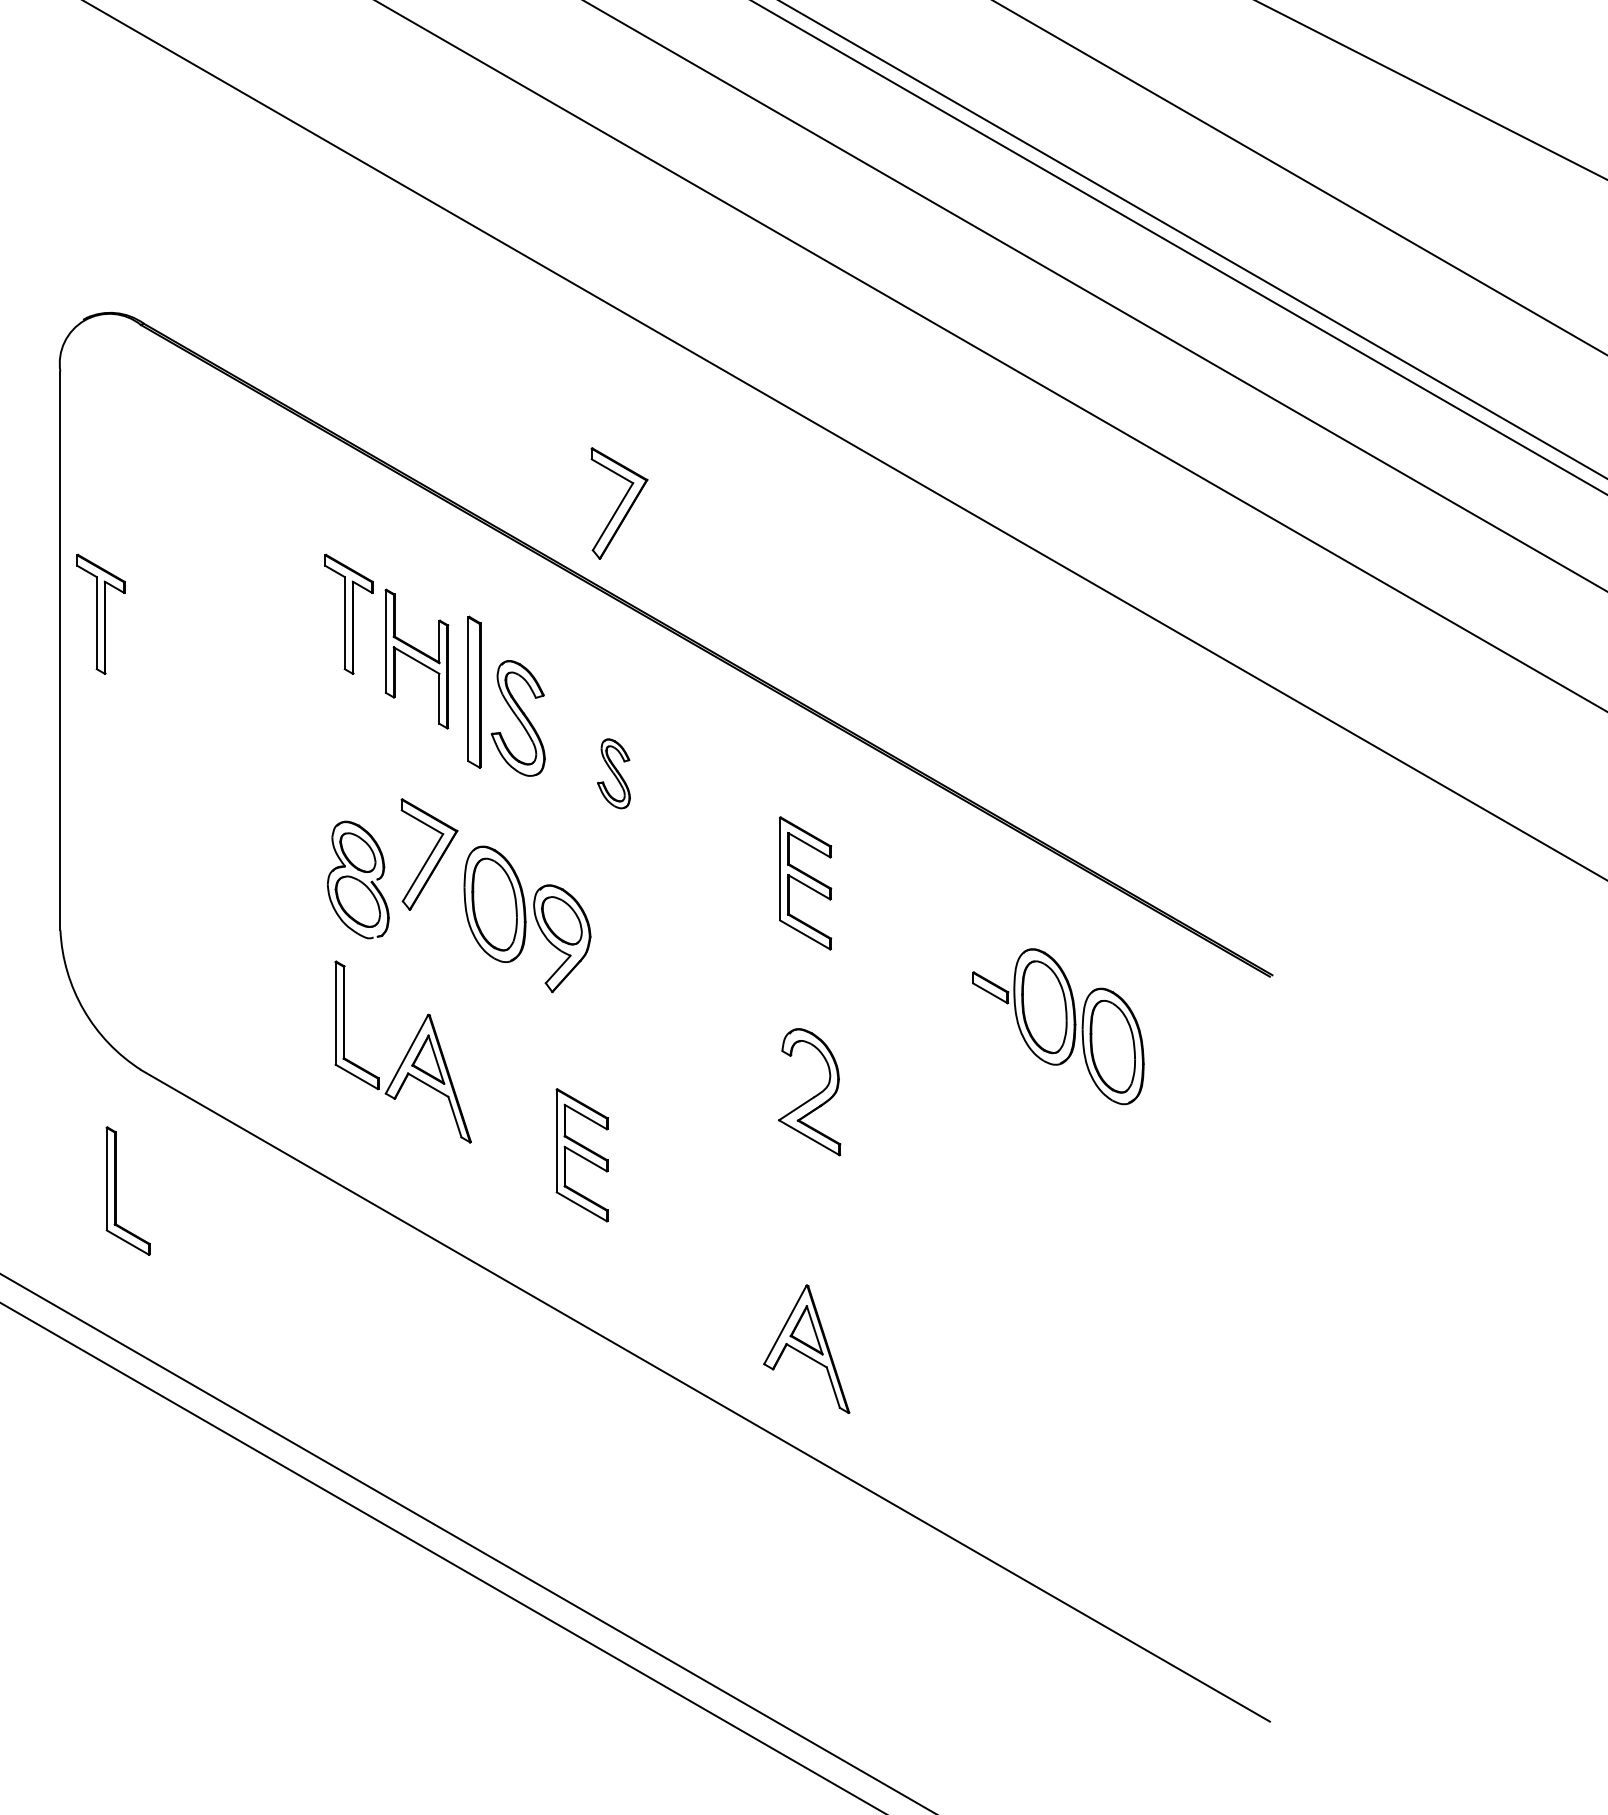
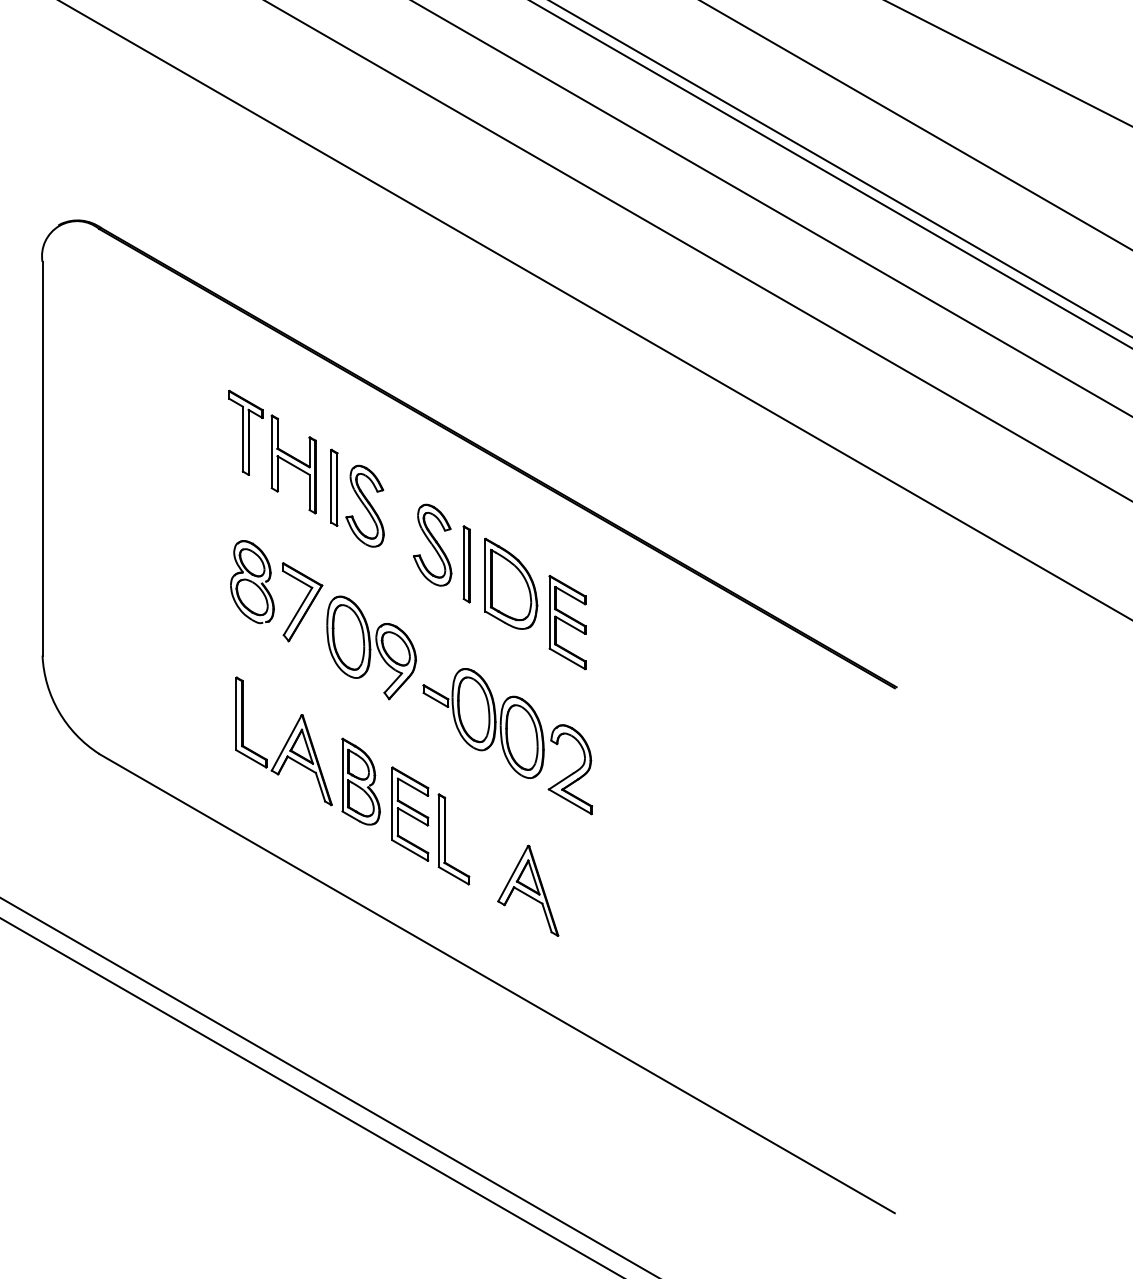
part: (619, 503) -> (436, 354), removed
part: (100, 613) -> (70, 432), removed
part: (474, 692) -> (334, 487), size x0.71
part: (613, 773) -> (432, 545), size x1.67
part: (662, 800) -> (466, 564), added
part: (725, 828) -> (511, 583), added
part: (357, 879) -> (251, 581), moved
part: (1058, 1026) -> (483, 723), moved
part: (512, 1109) -> (361, 781), added
part: (116, 1190) -> (445, 838), moved
part: (806, 1349) -> (528, 891), moved

